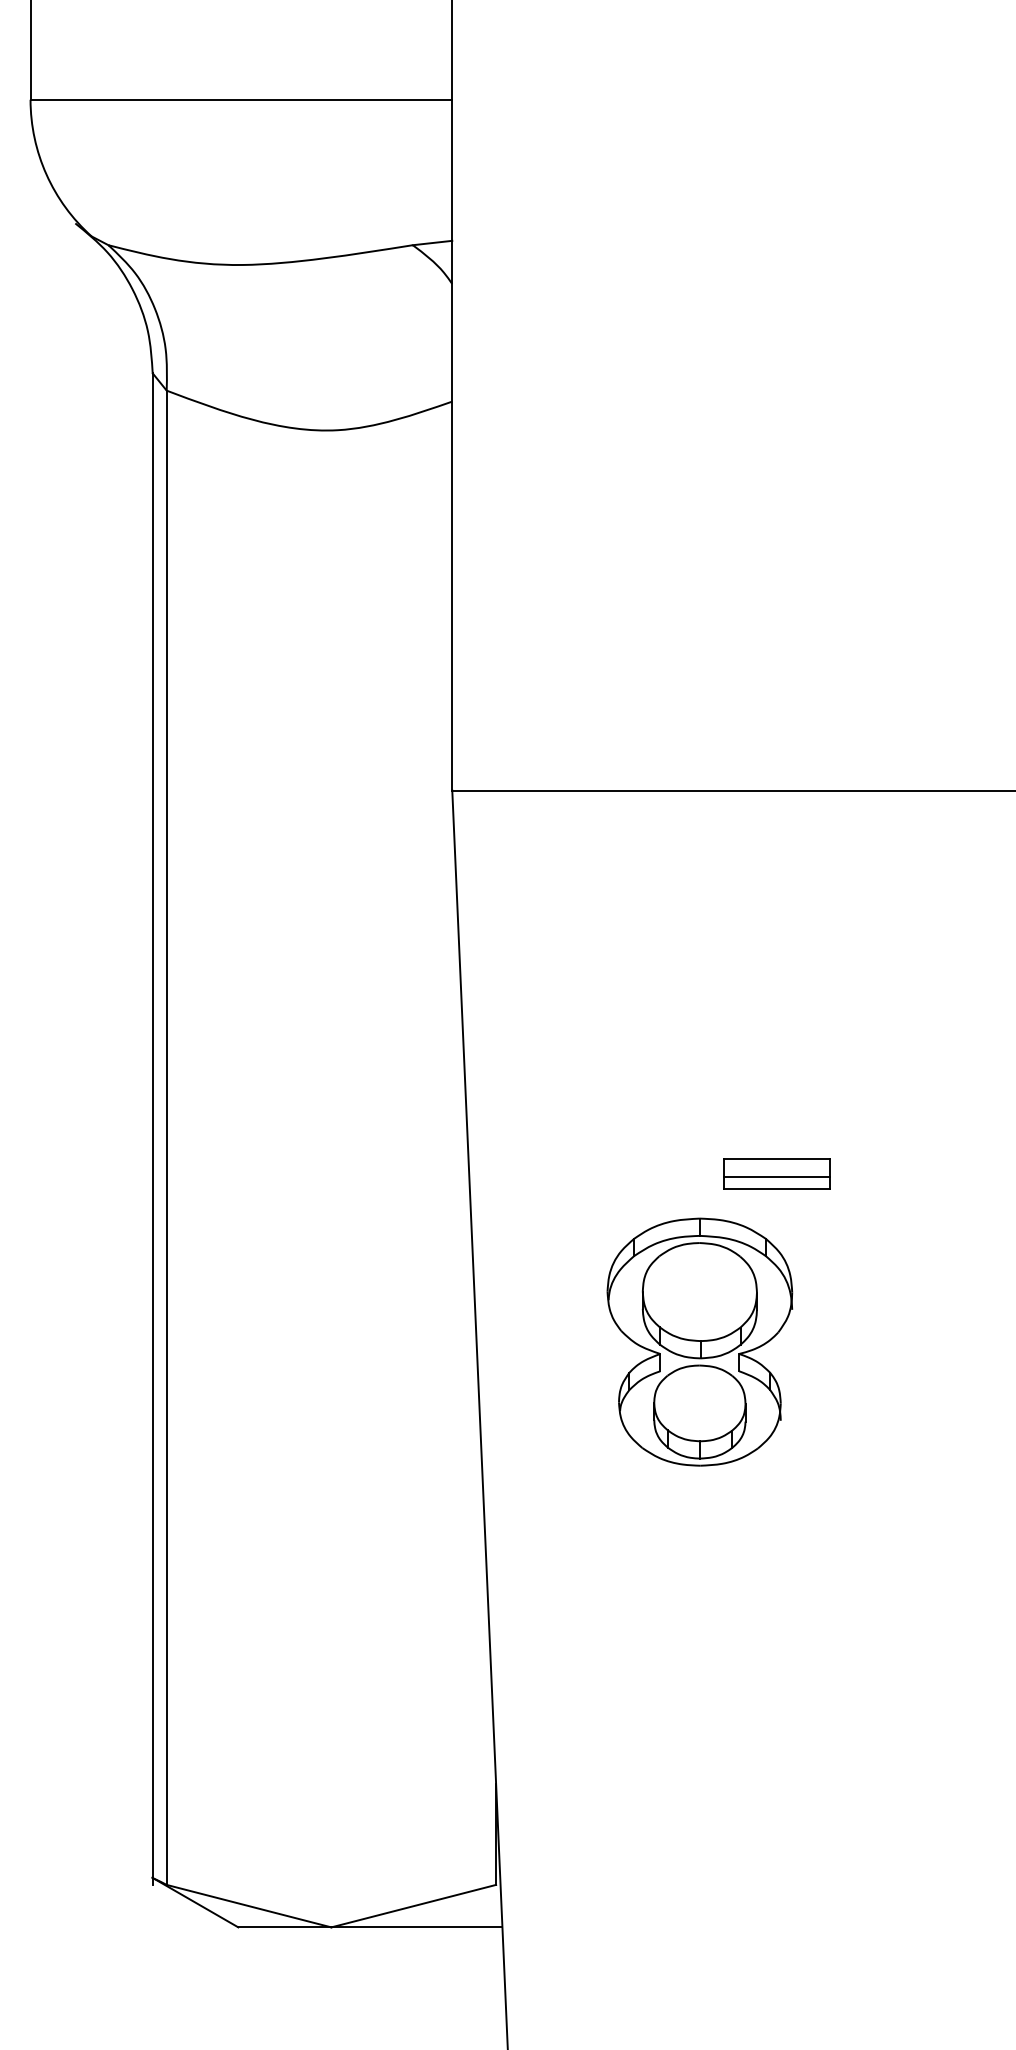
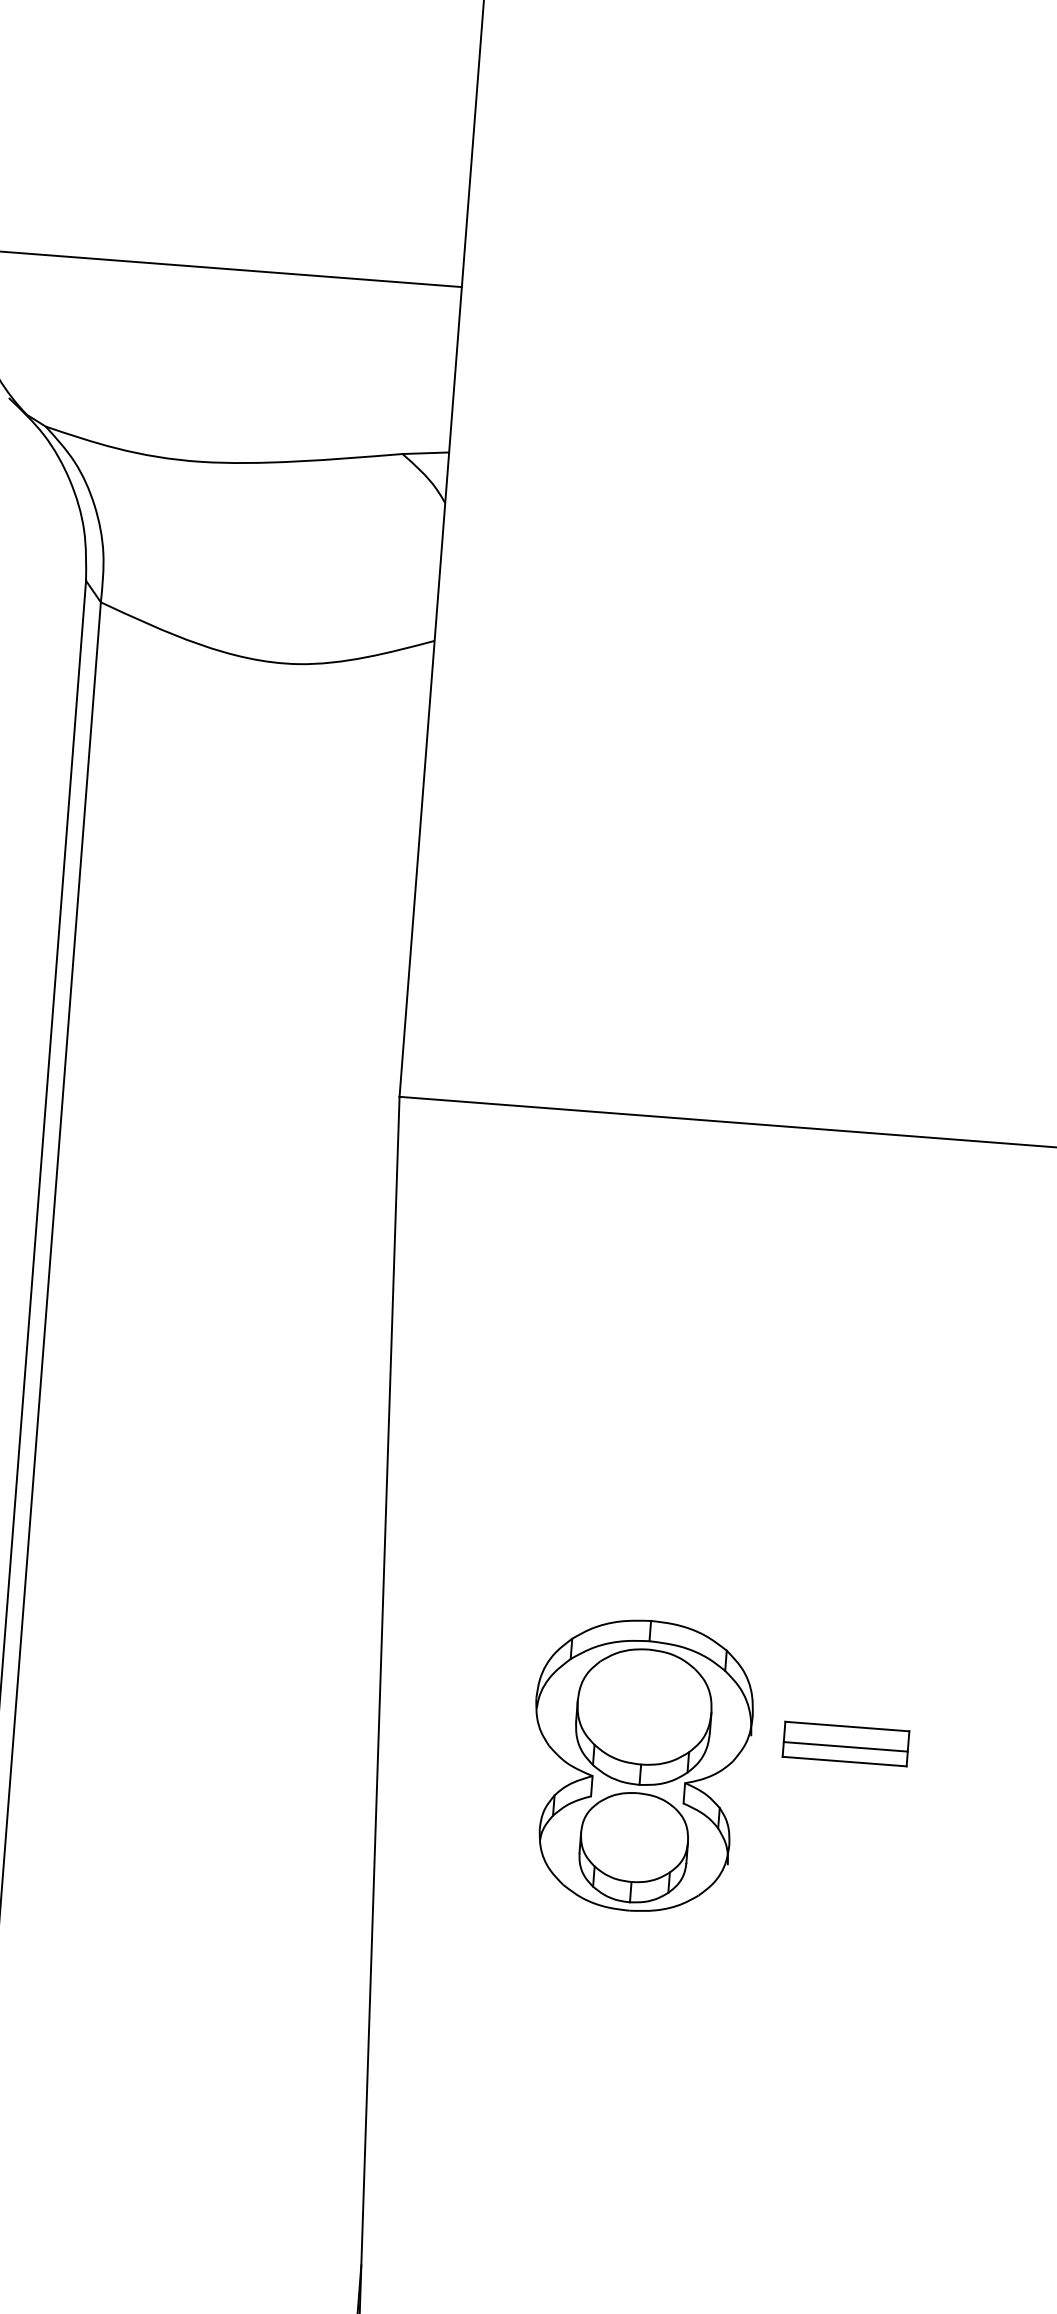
part: (776, 1173) -> (845, 1743), moved

